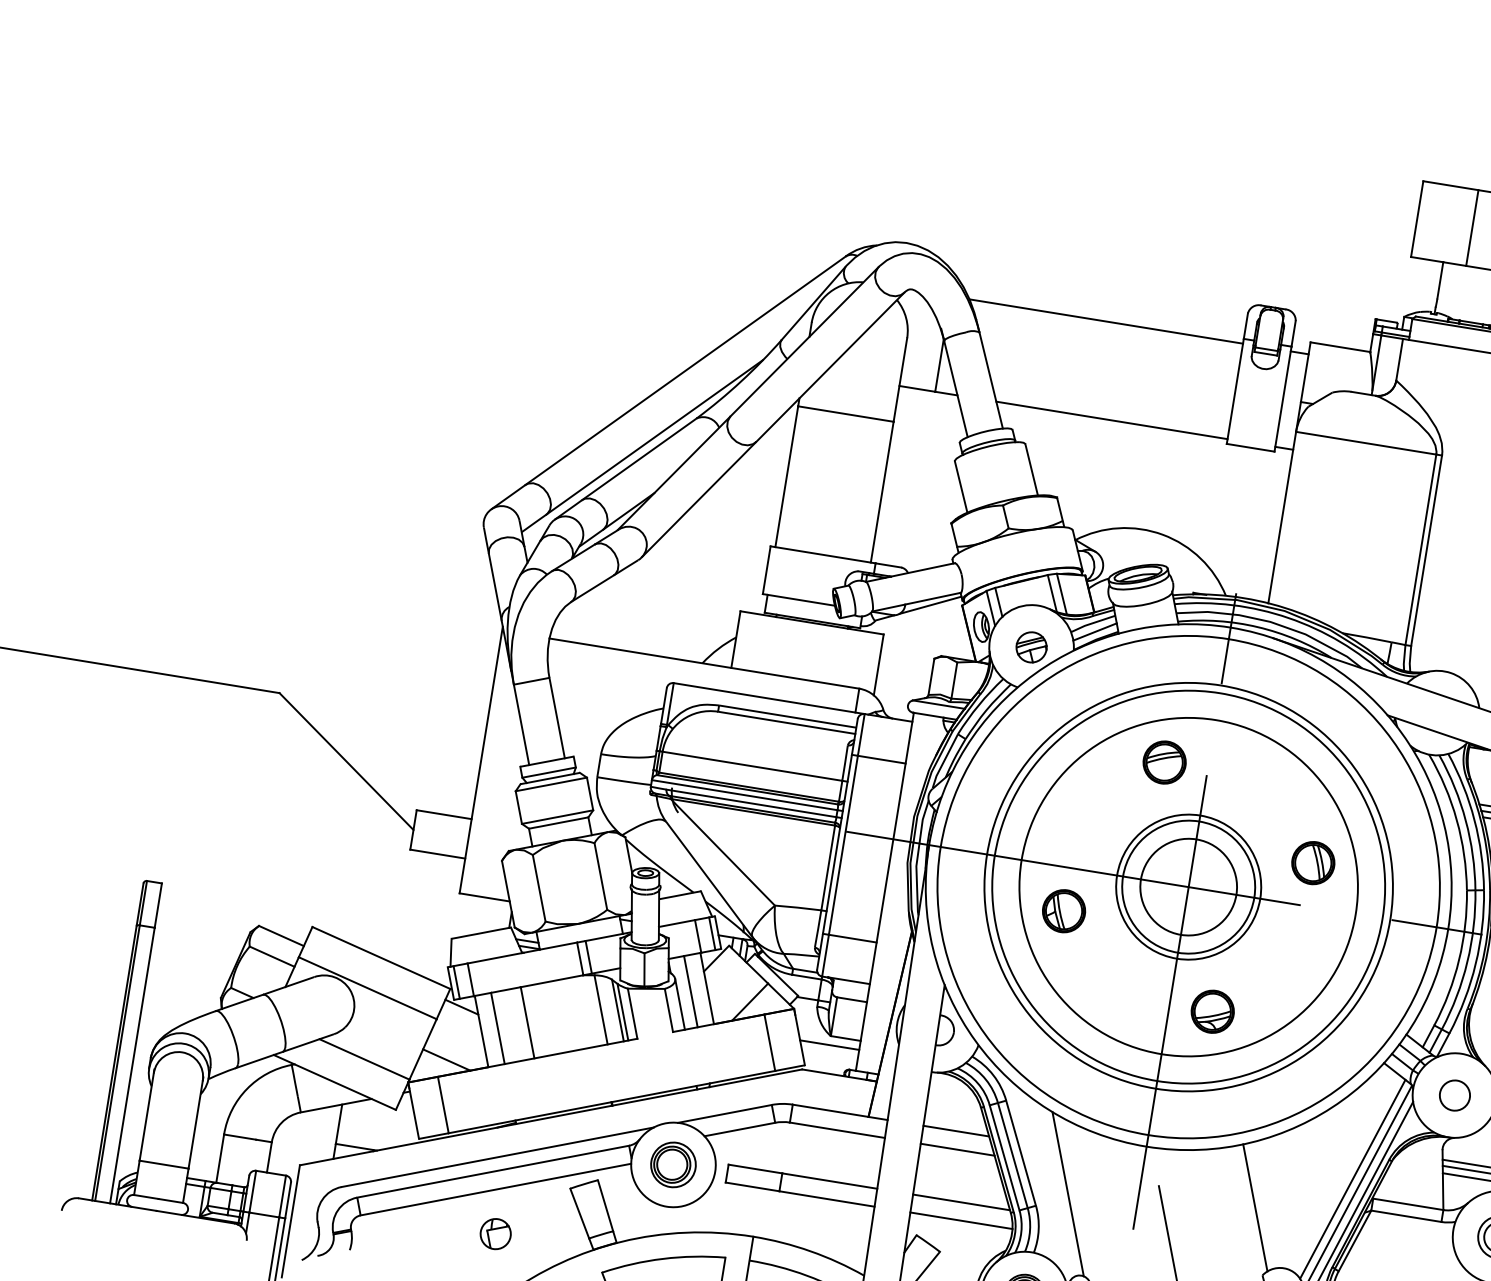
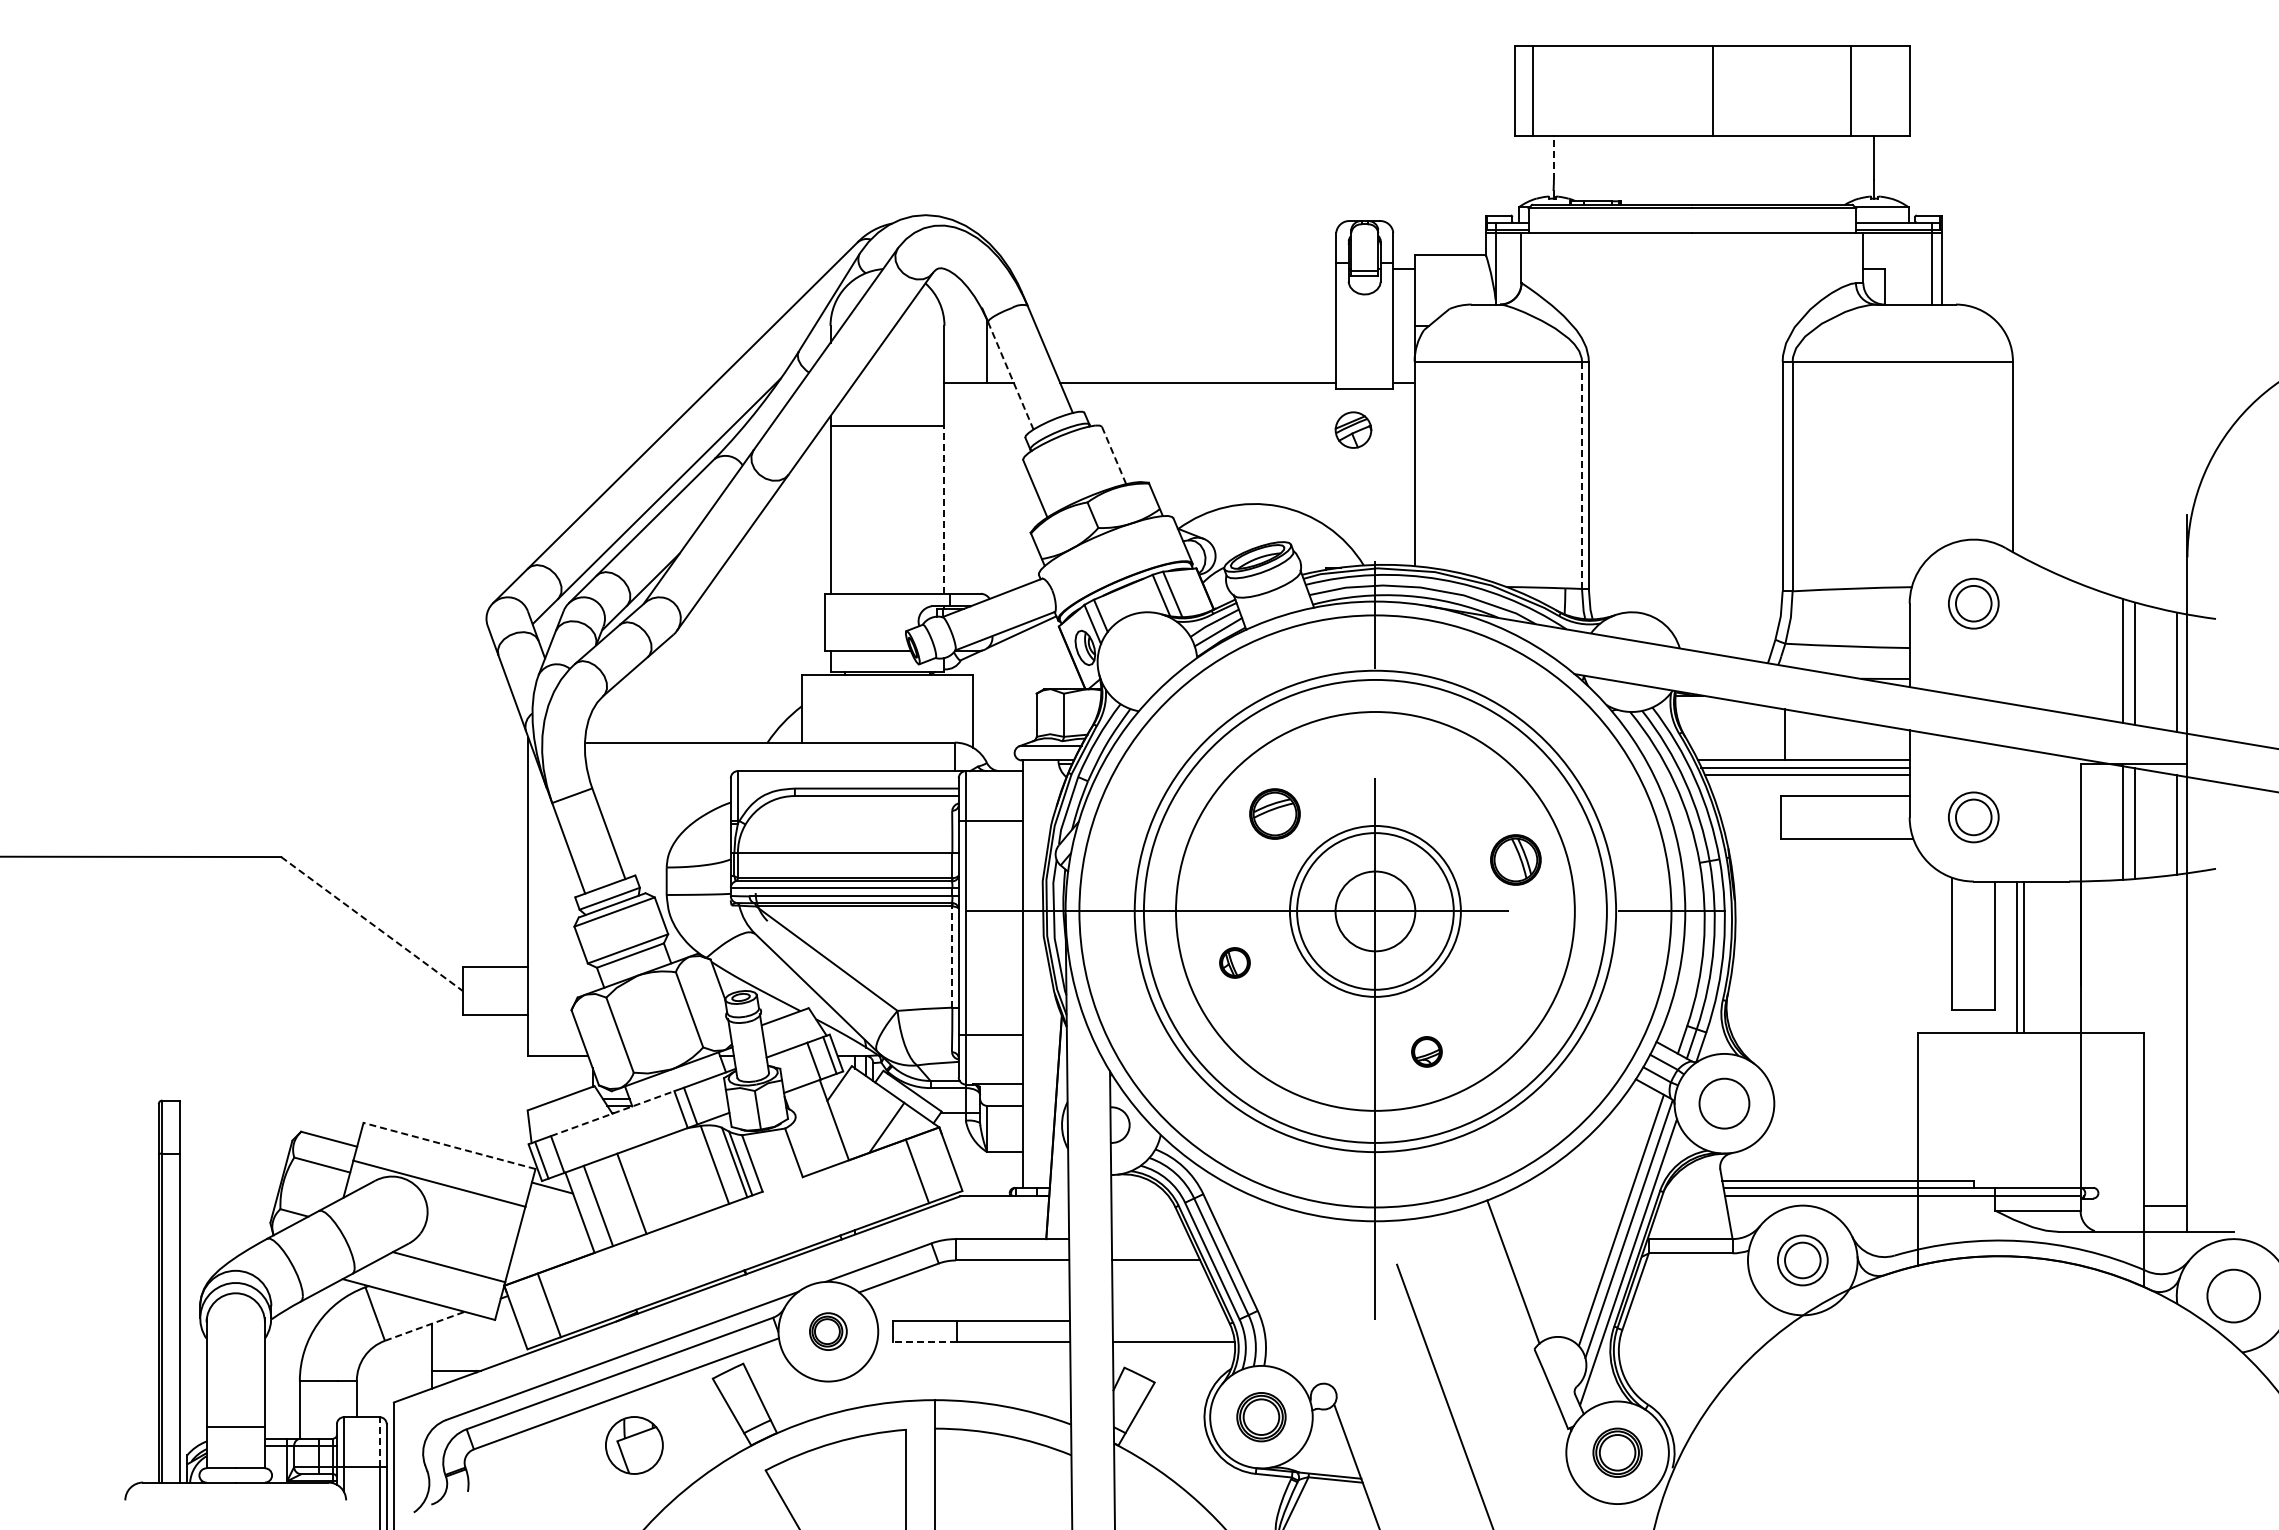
line: (1472, 227) -> (1533, 90), moved
line: (1439, 280) -> (1553, 158), solid -> dashed
line: (1105, 321) -> (1172, 268), removed
line: (956, 389) -> (1011, 376), solid -> dashed
line: (1031, 469) -> (1113, 455), solid -> dashed
line: (882, 492) -> (944, 509), solid -> dashed
line: (1421, 550) -> (1582, 475), solid -> dashed
part: (1031, 646) -> (1353, 429), moved
line: (346, 762) -> (372, 924), solid -> dashed
part: (1164, 762) -> (1274, 813), moved
line: (828, 868) -> (952, 957), solid -> dashed
circle: (1188, 887) -> (1375, 911), size x0.7
part: (1063, 910) -> (1234, 962), size x0.6
line: (522, 952) -> (612, 1113), solid -> dashed
line: (381, 957) -> (449, 1145), solid -> dashed
line: (690, 991) -> (815, 1126), removed
line: (679, 1004) -> (805, 1143), removed
part: (1212, 1011) -> (1426, 1051), size x0.6
line: (829, 1044) -> (987, 1162), removed
line: (446, 1060) -> (544, 1252), removed
circle: (1455, 1095) -> (1724, 1103), size x1.4
line: (336, 1105) -> (425, 1326), solid -> dashed
line: (955, 1131) -> (1150, 1239), removed
part: (673, 1164) -> (828, 1331), size x0.7
line: (752, 1187) -> (924, 1342), solid -> dashed
line: (1067, 1193) -> (1292, 1290), removed
line: (282, 1196) -> (379, 1442), solid -> dashed
line: (961, 1202) -> (1170, 1321), removed
part: (495, 1233) -> (634, 1445), size x1.6

